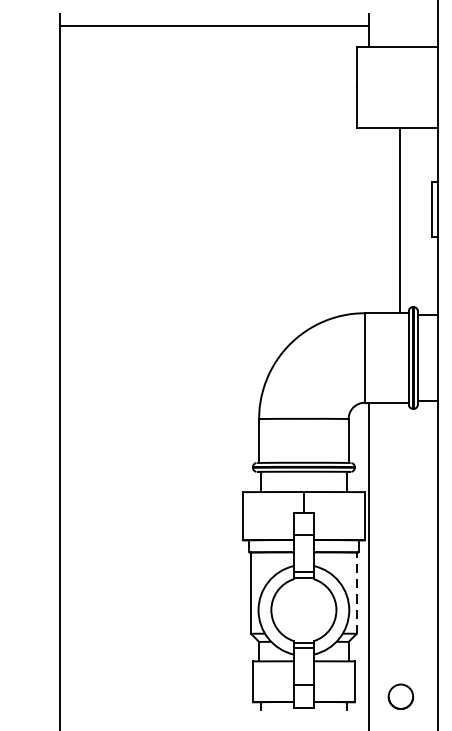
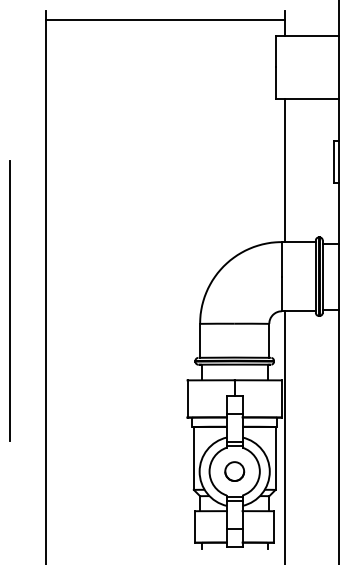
line: (400, 220) -> (285, 170), moved
line: (13, 388) -> (10, 300), added
line: (356, 591) -> (275, 457), dashed -> solid
part: (400, 696) -> (234, 471), moved

